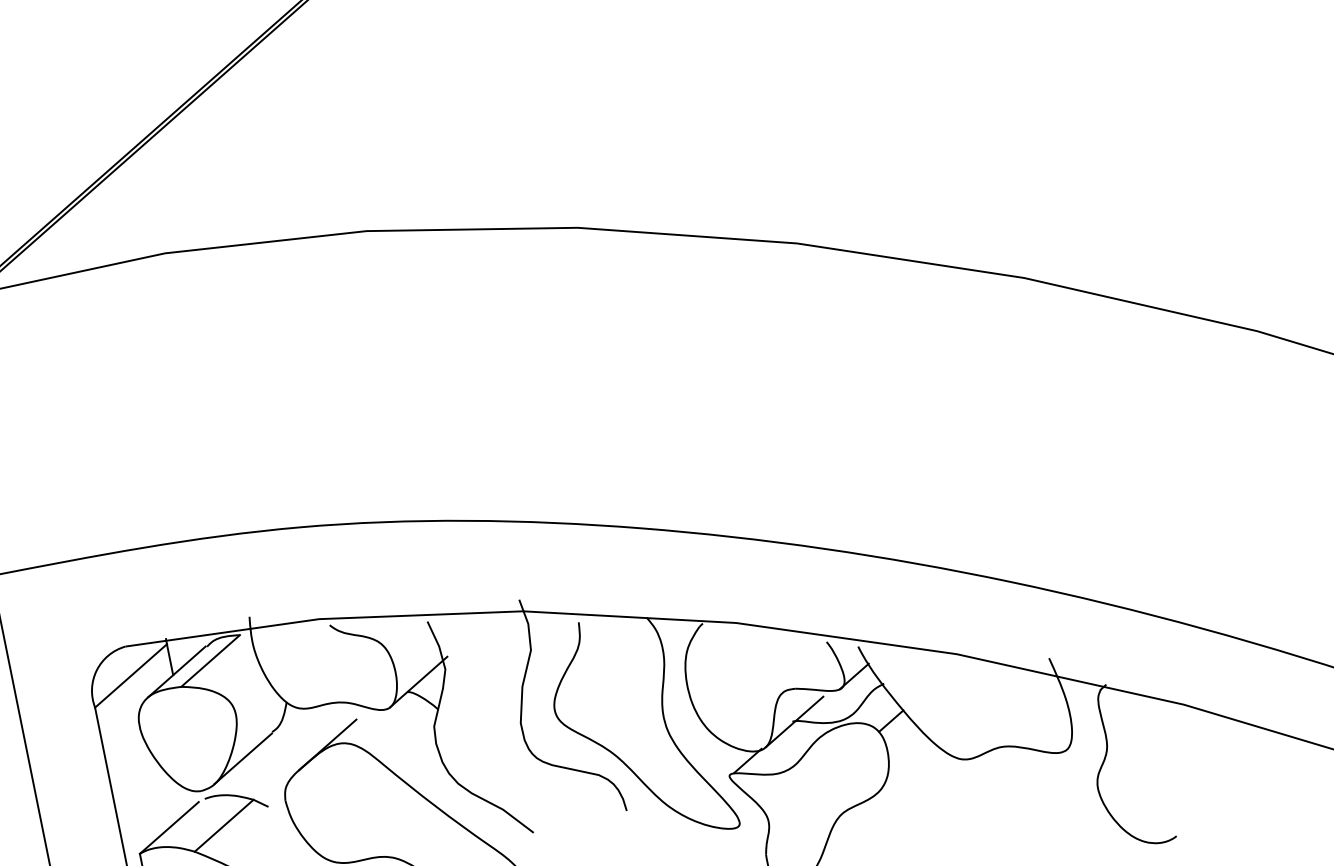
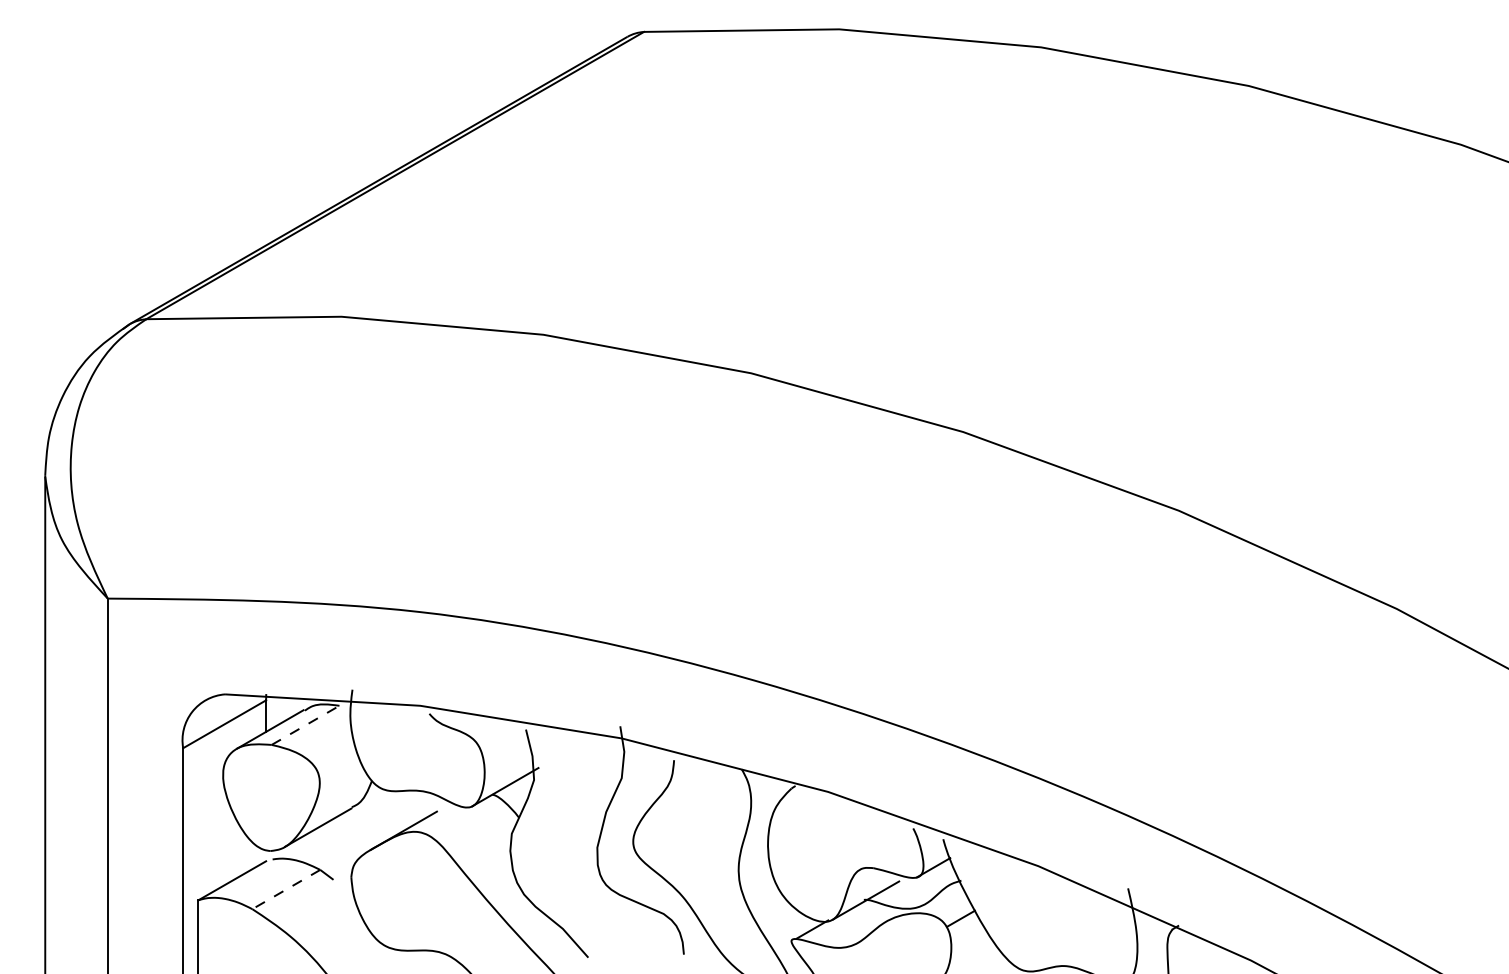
line: (211, 660) -> (306, 725), solid -> dashed
line: (223, 825) -> (285, 889), solid -> dashed

